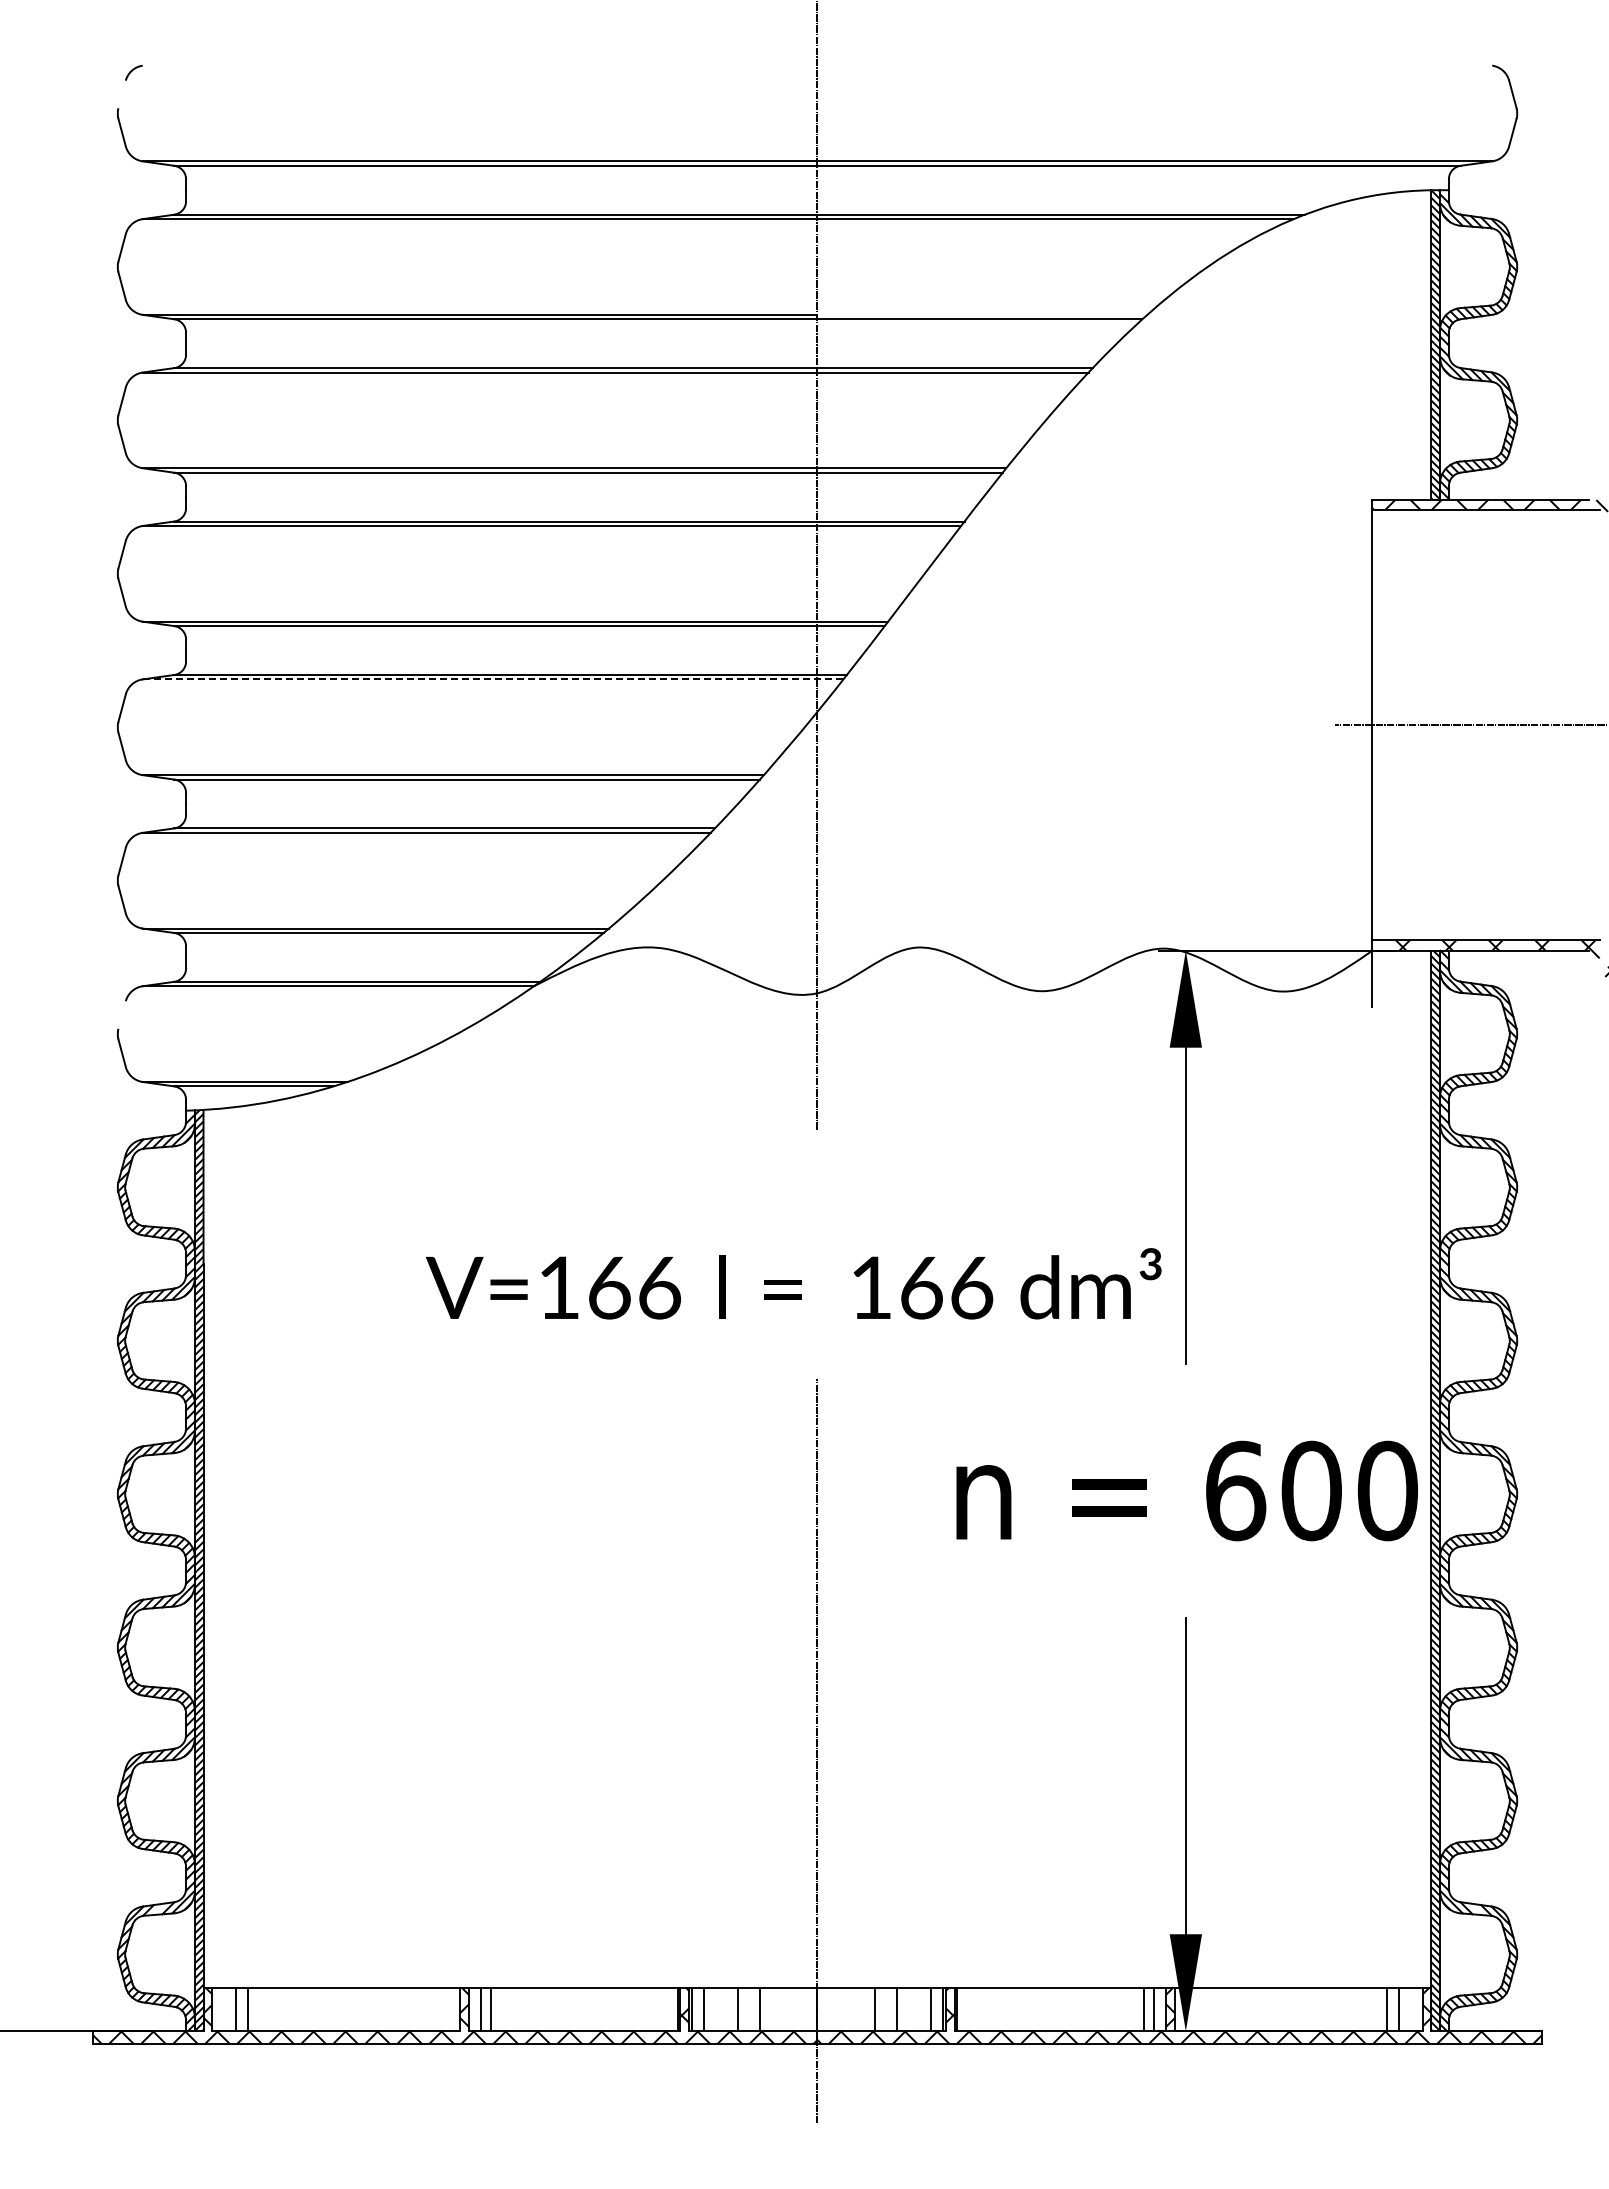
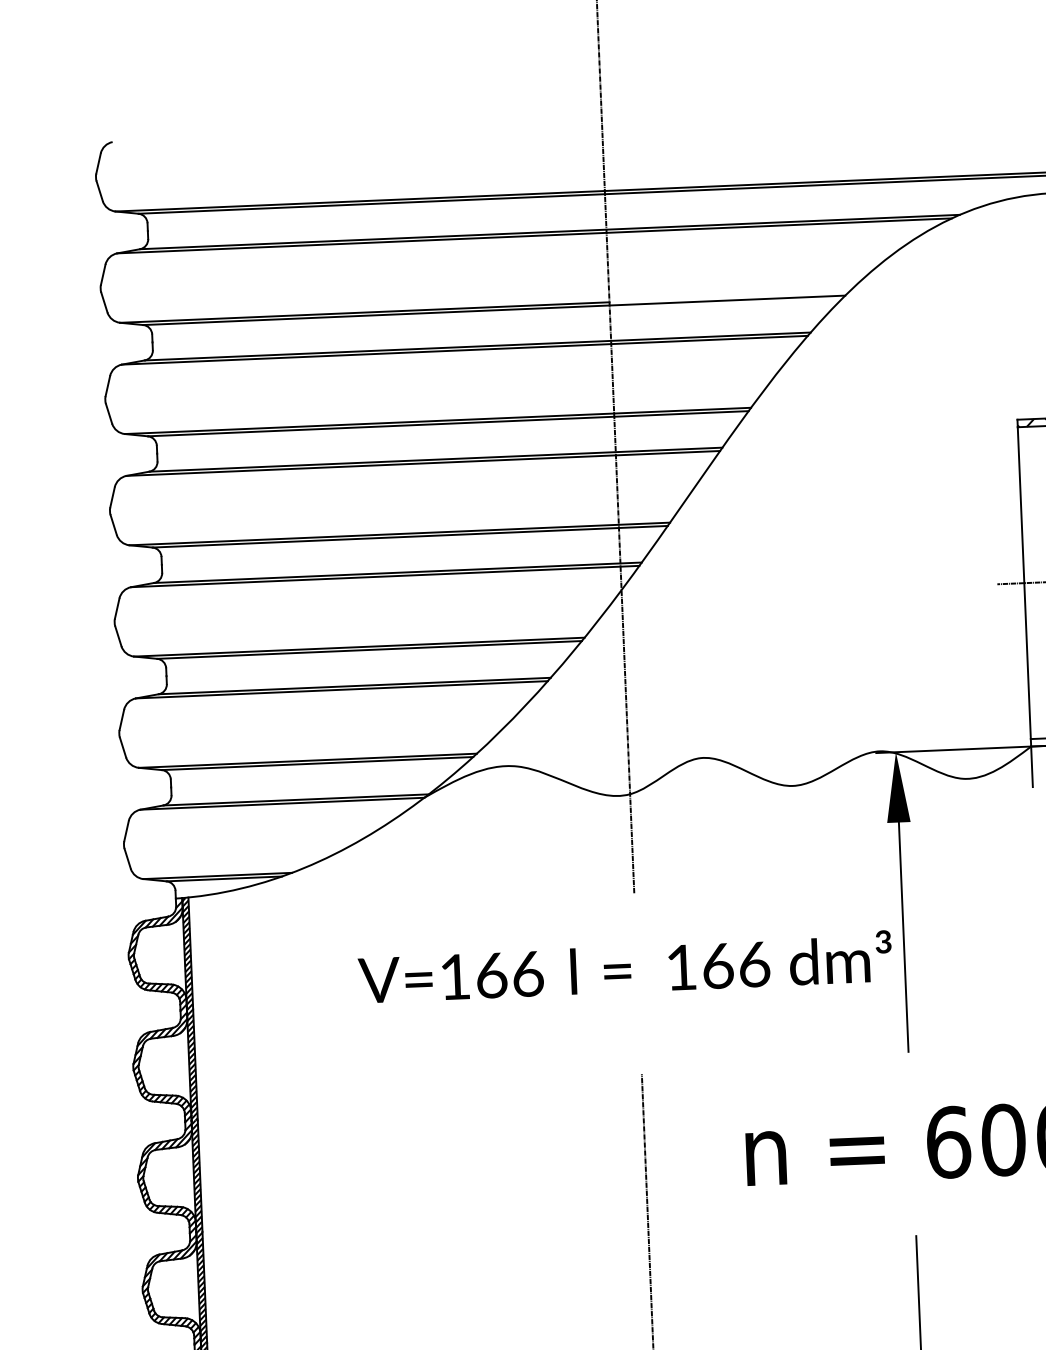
line: (121, 94) -> (98, 163), added
line: (493, 679) -> (385, 576), dashed -> solid
line: (121, 1014) -> (126, 830), added
text: (793, 1283) -> (625, 966), moved

